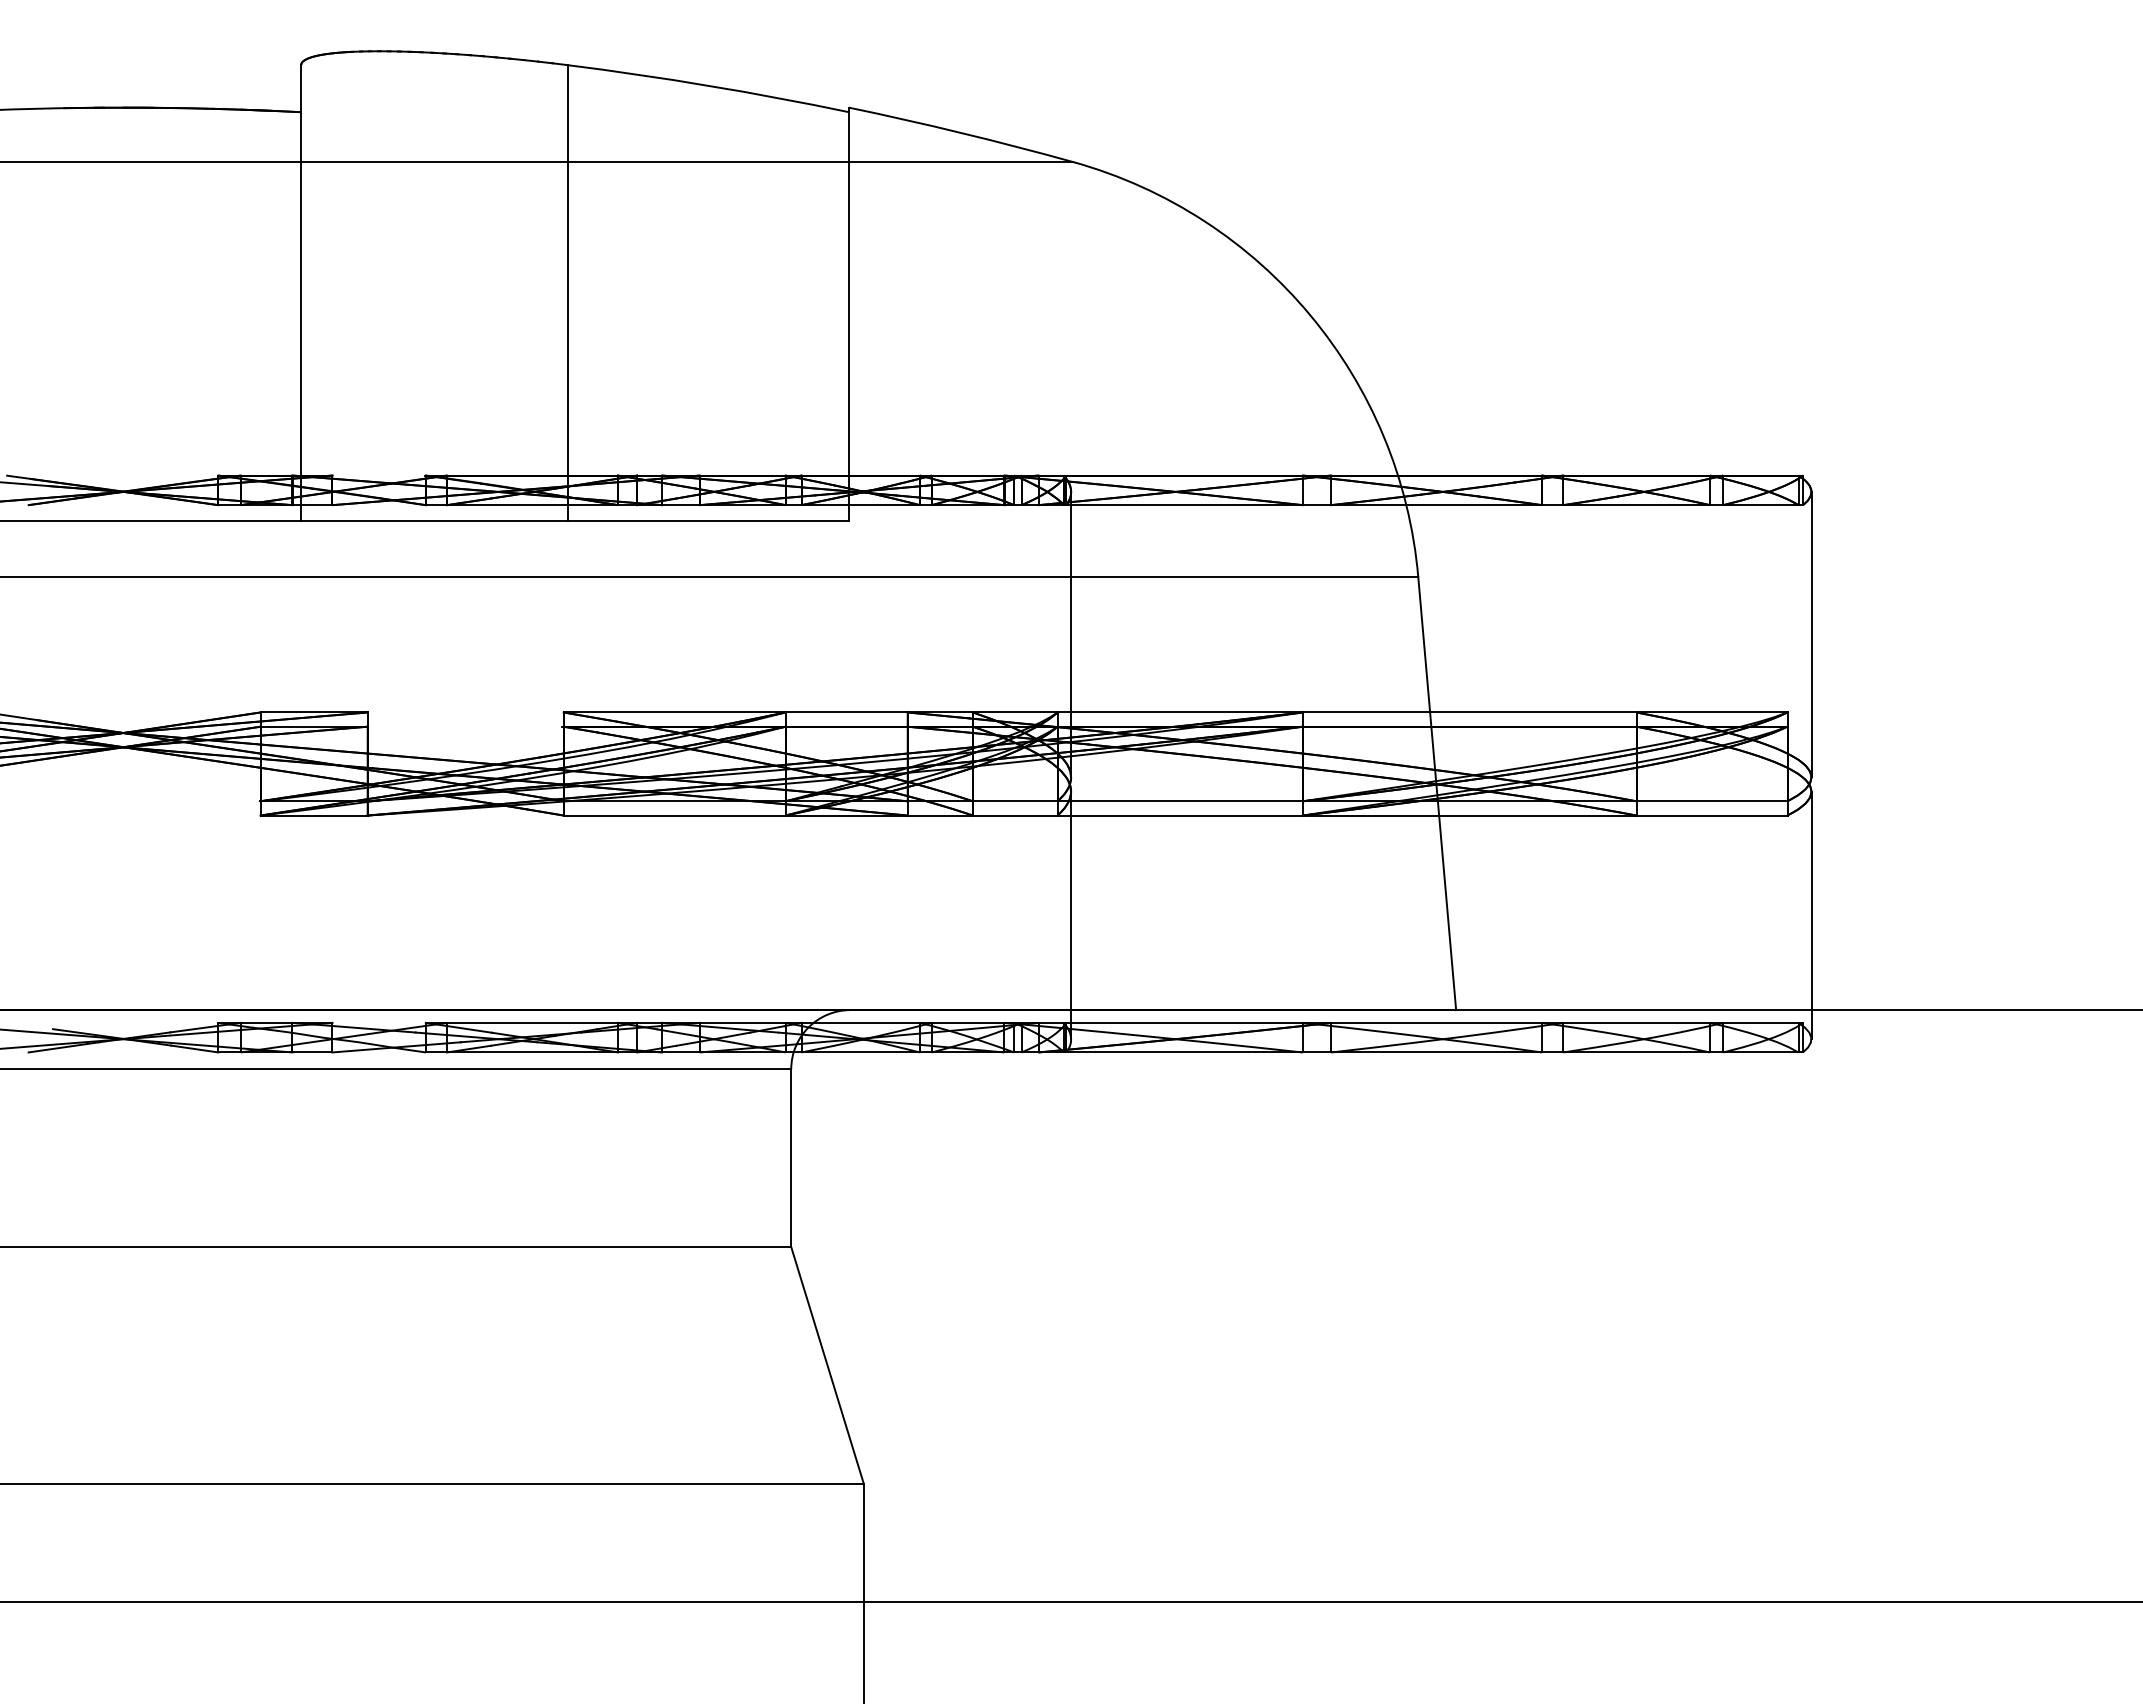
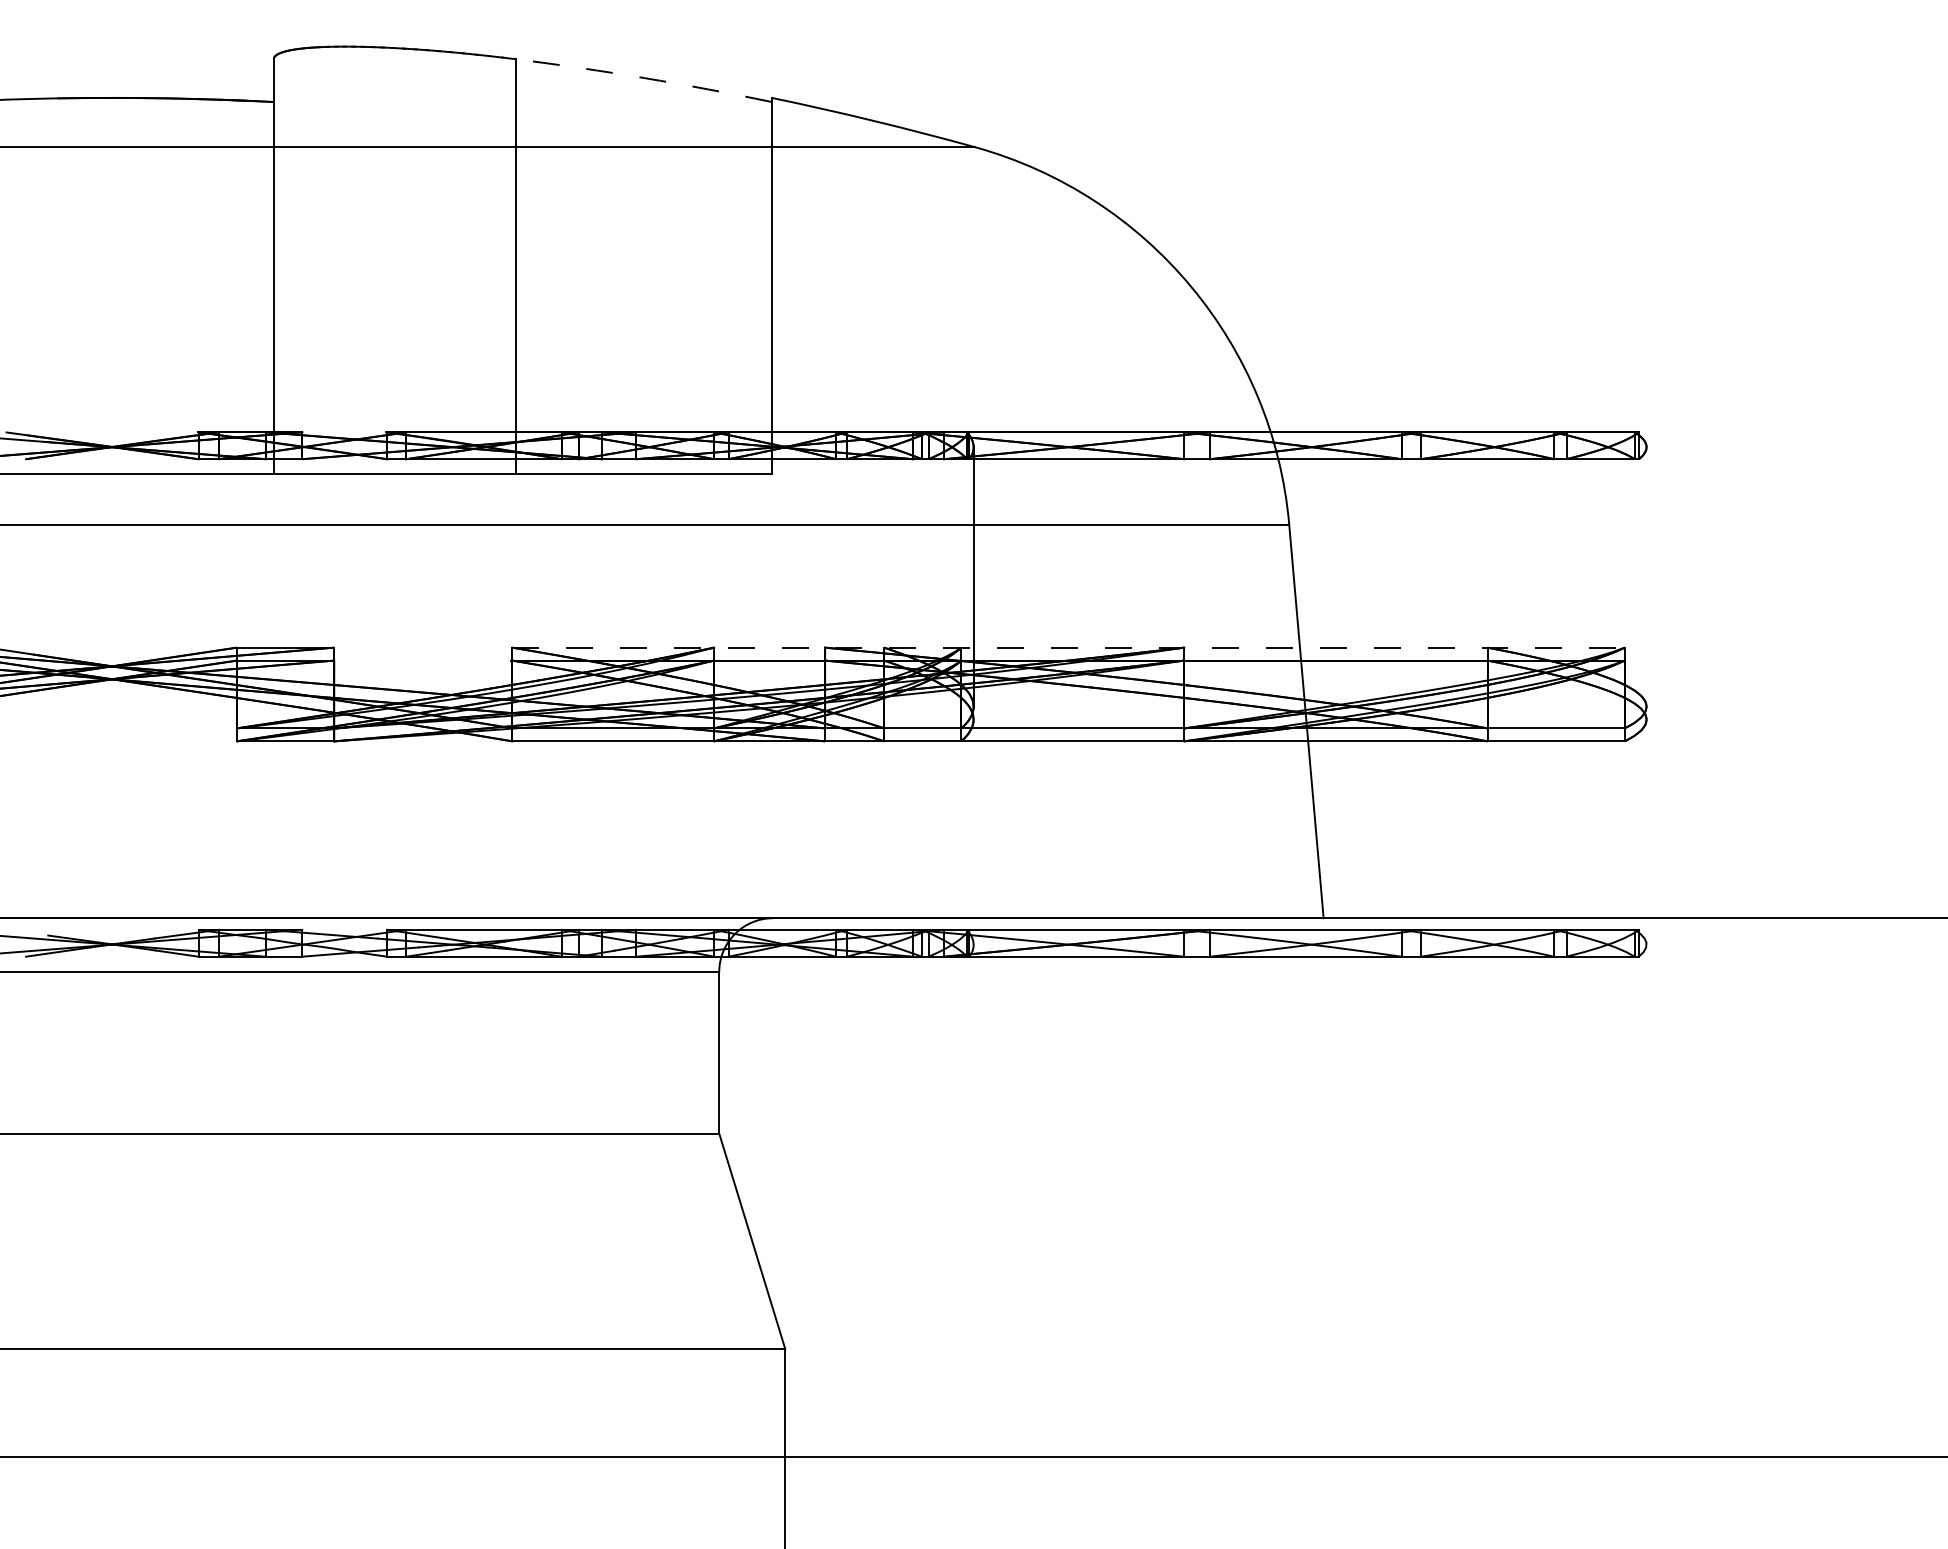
arc: (708, 85) -> (644, 77), solid -> dashed
line: (1811, 634) -> (1646, 576), removed
line: (1175, 712) -> (1068, 647), solid -> dashed
line: (1071, 915) -> (974, 832), removed
line: (1811, 915) -> (1646, 832), removed

